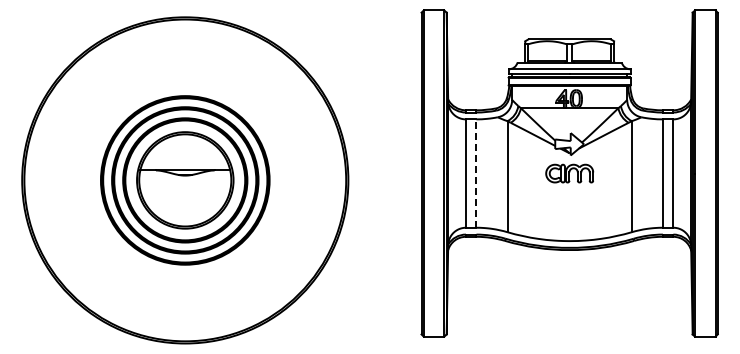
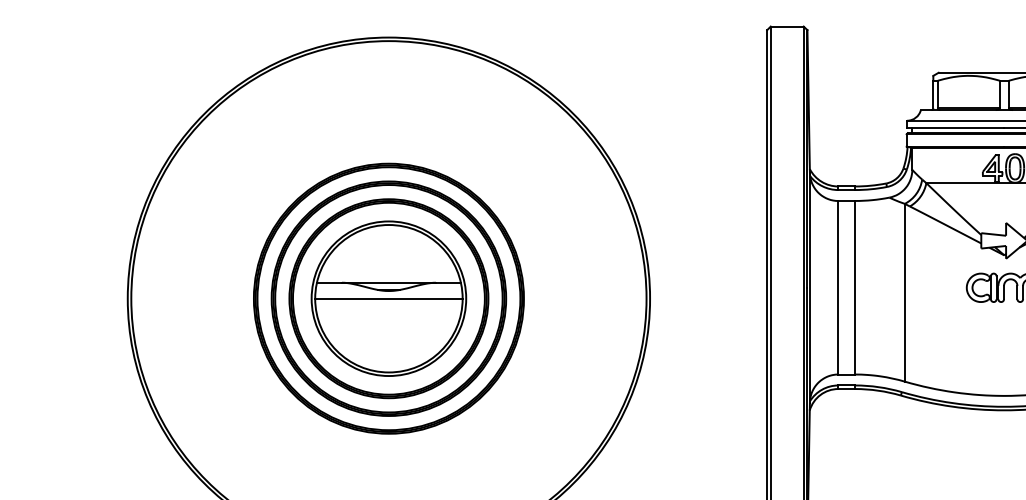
line: (476, 173) -> (855, 287), dashed -> solid
line: (185, 180) -> (389, 298), added

